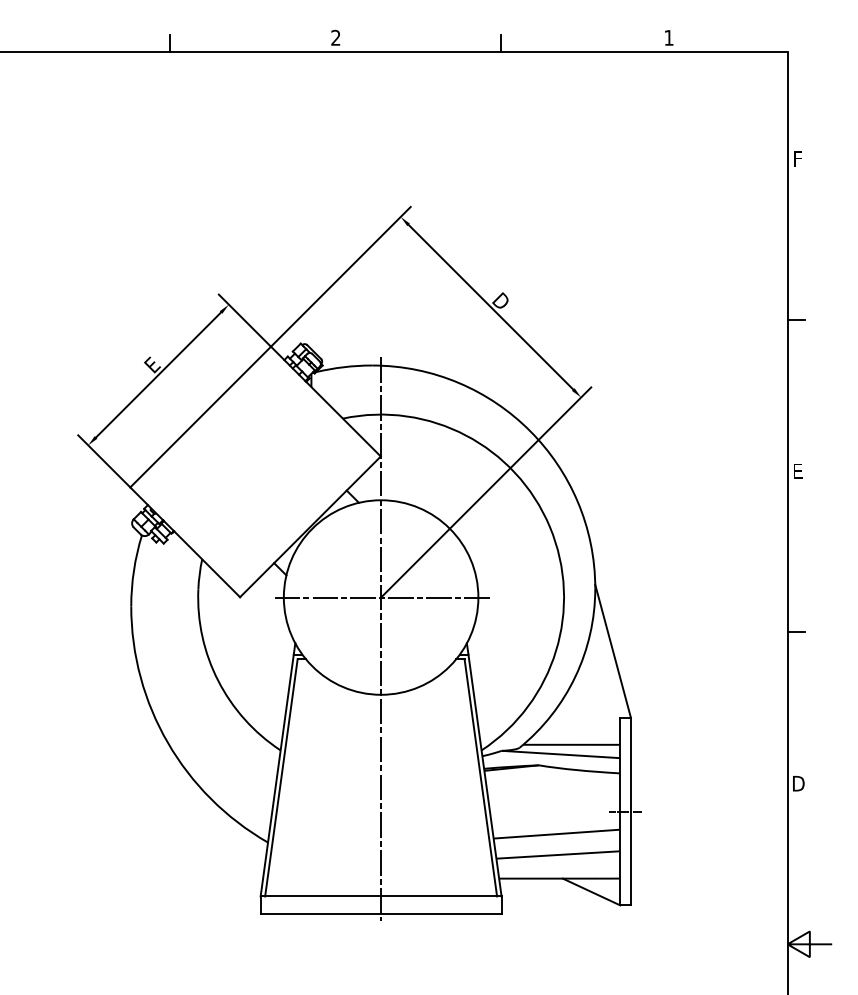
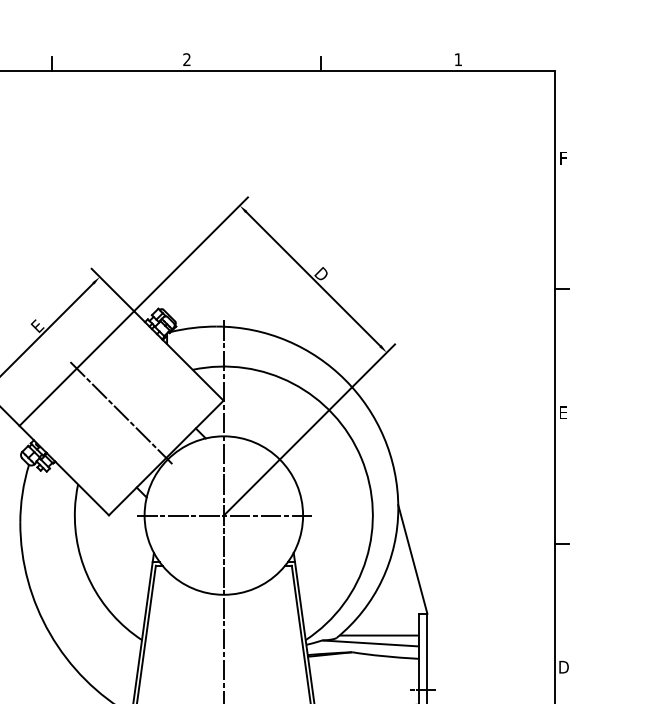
line: (255, 471) -> (121, 412), added

